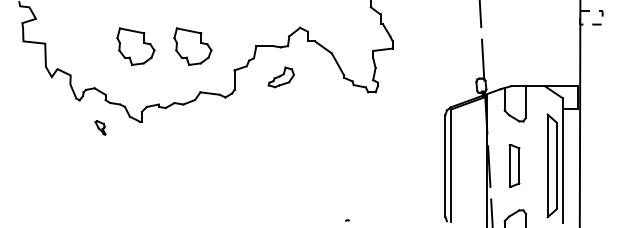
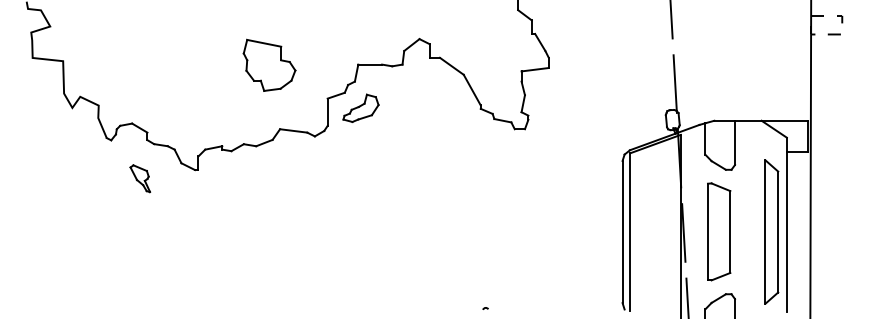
part: (135, 46) -> (189, 65), removed
part: (280, 77) -> (359, 108), moved
part: (100, 127) -> (140, 178), size x1.43
part: (514, 165) -> (719, 231), size x1.67

